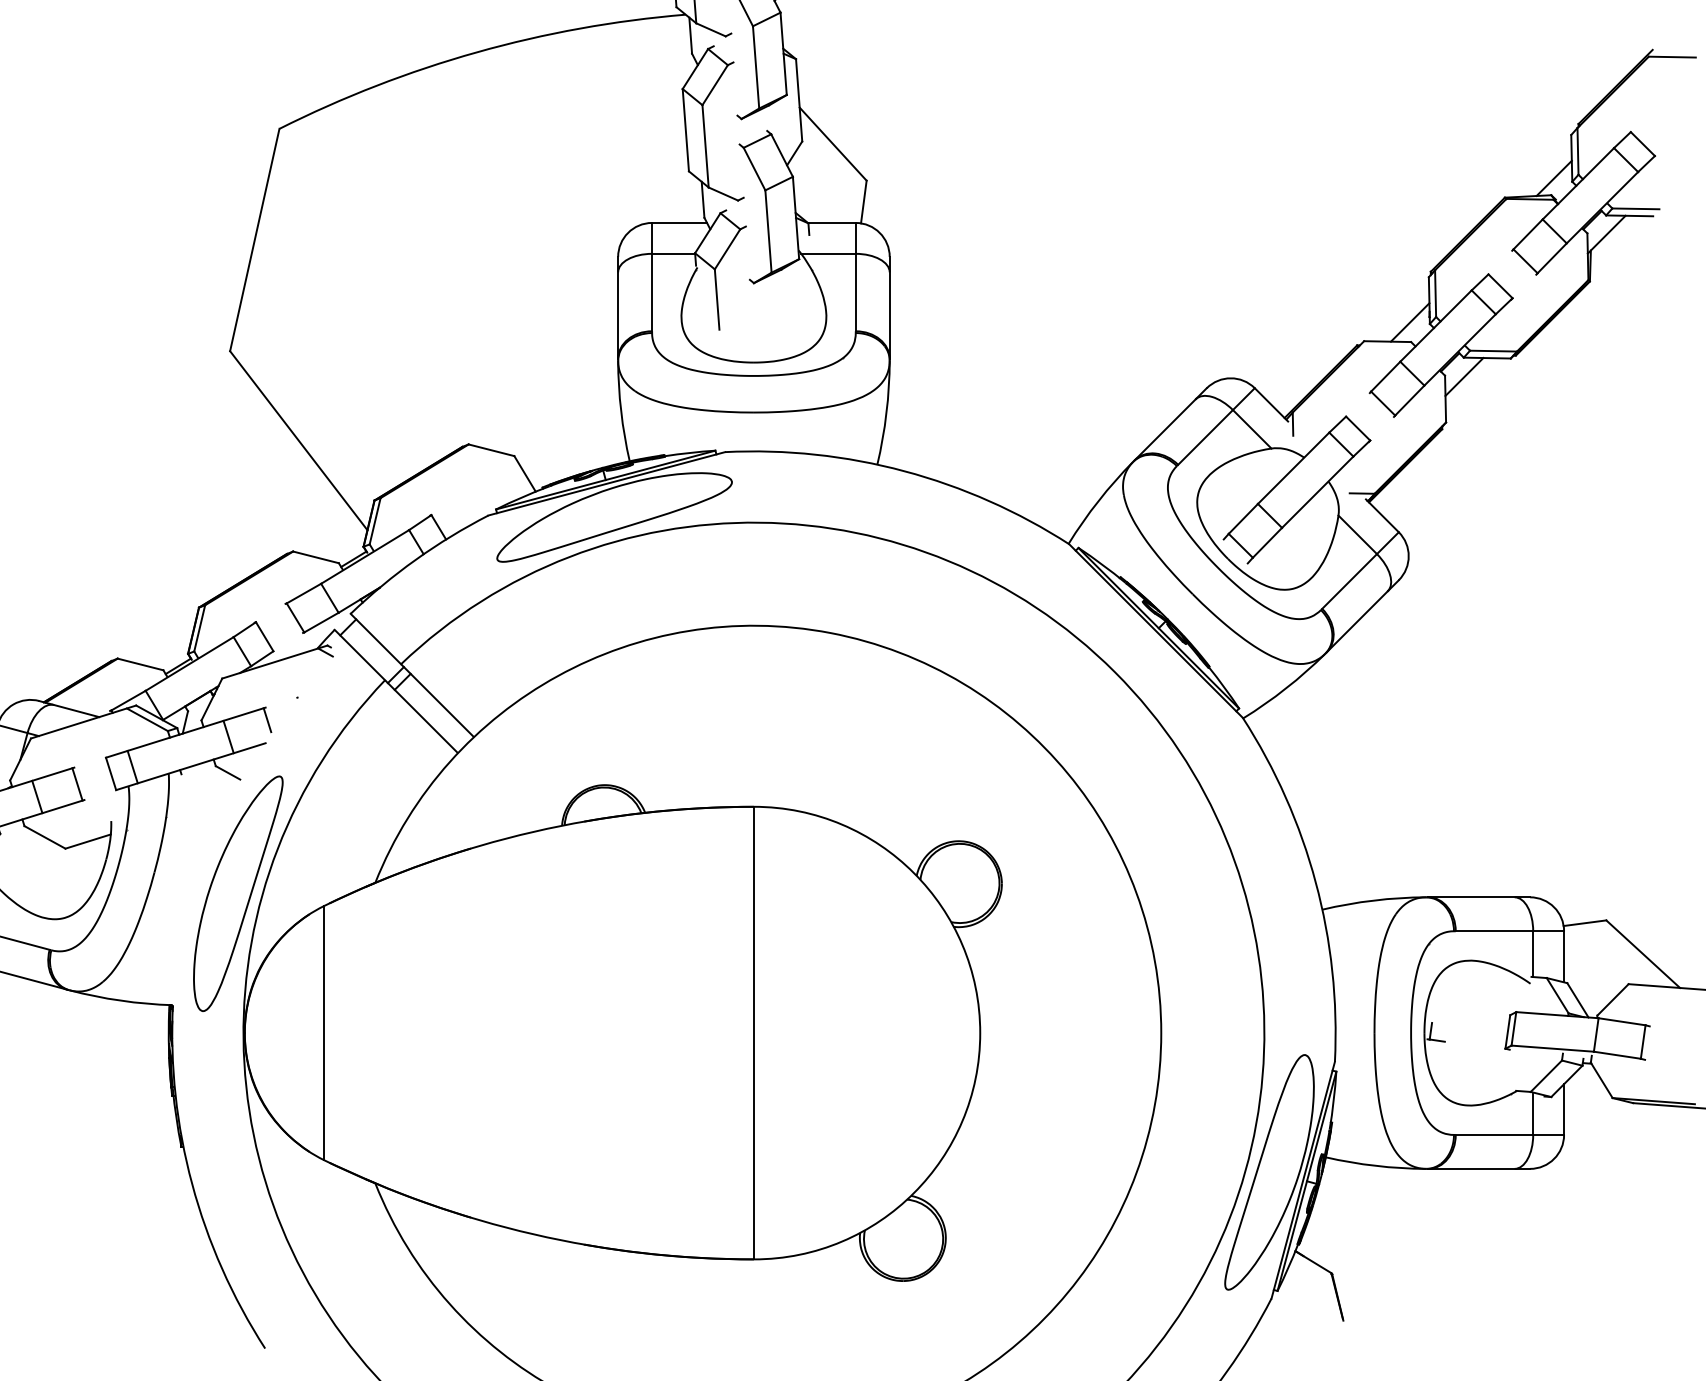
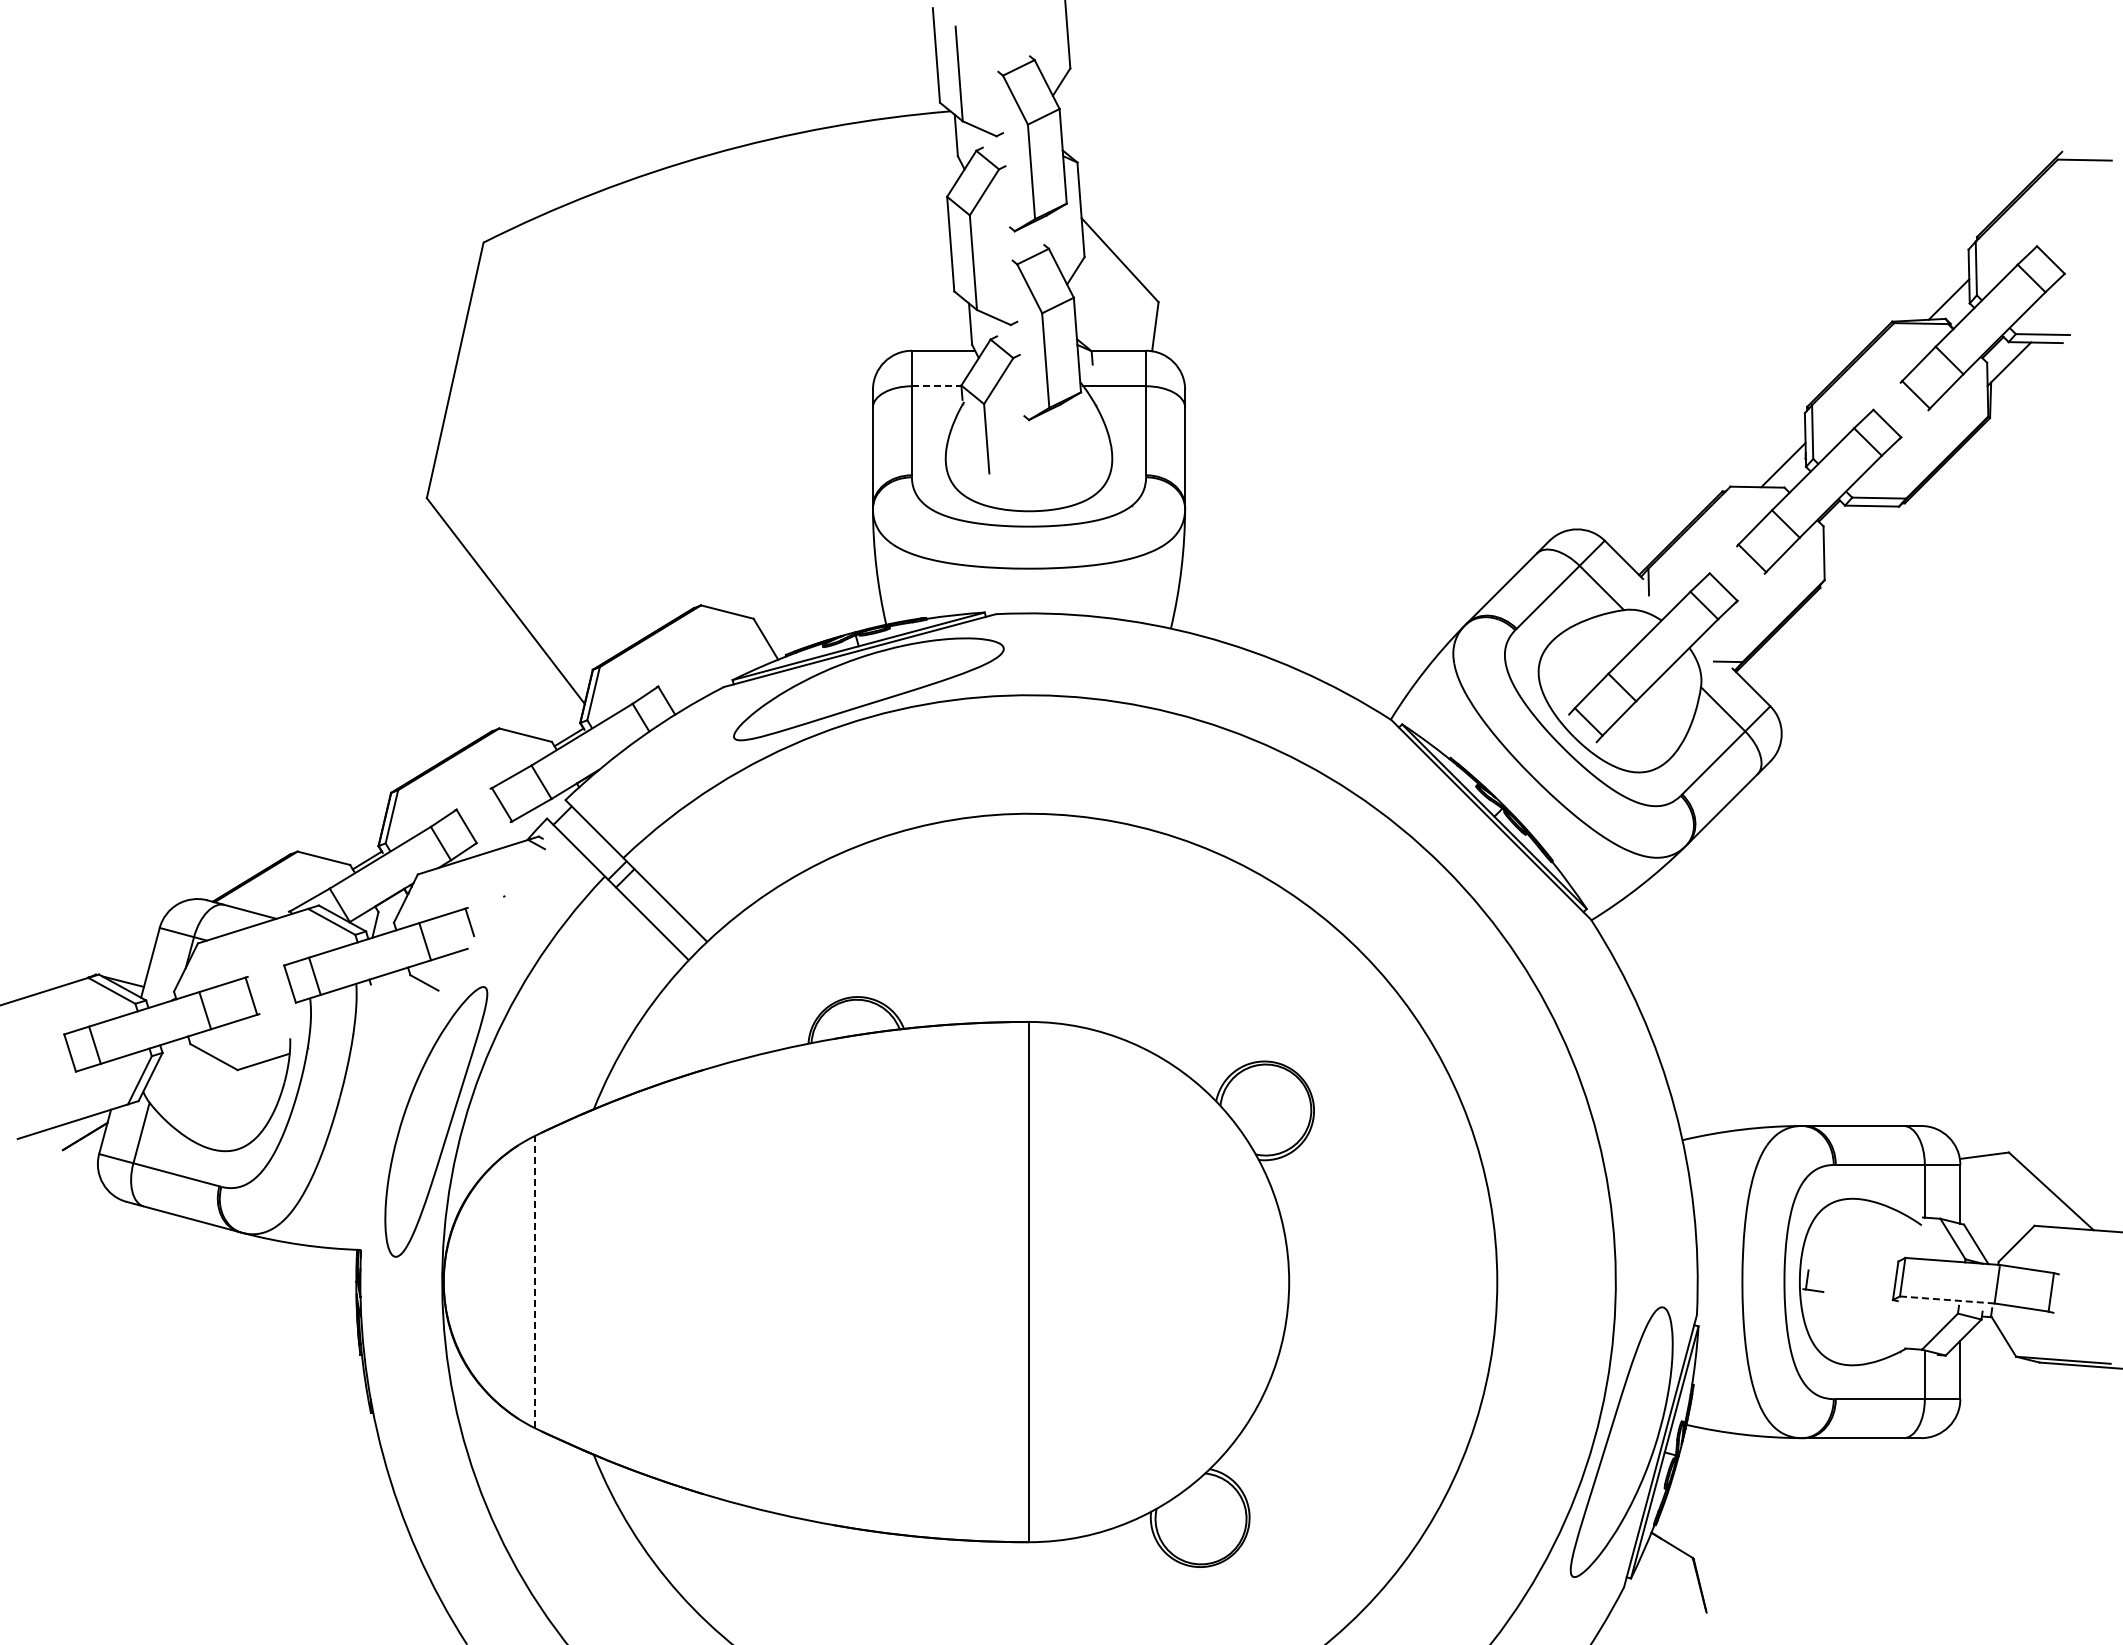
line: (673, 254) -> (936, 386), solid -> dashed
line: (1464, 376) -> (1845, 527), removed
line: (324, 1032) -> (535, 1281), solid -> dashed
line: (1552, 1049) -> (1947, 1300), solid -> dashed

